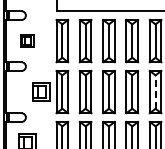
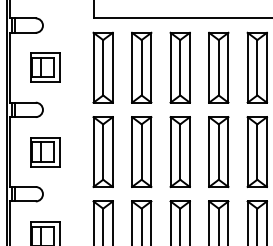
part: (27, 40) -> (45, 66), size x1.43
part: (41, 91) -> (45, 151), moved
line: (155, 92) -> (257, 152), dashed -> solid

